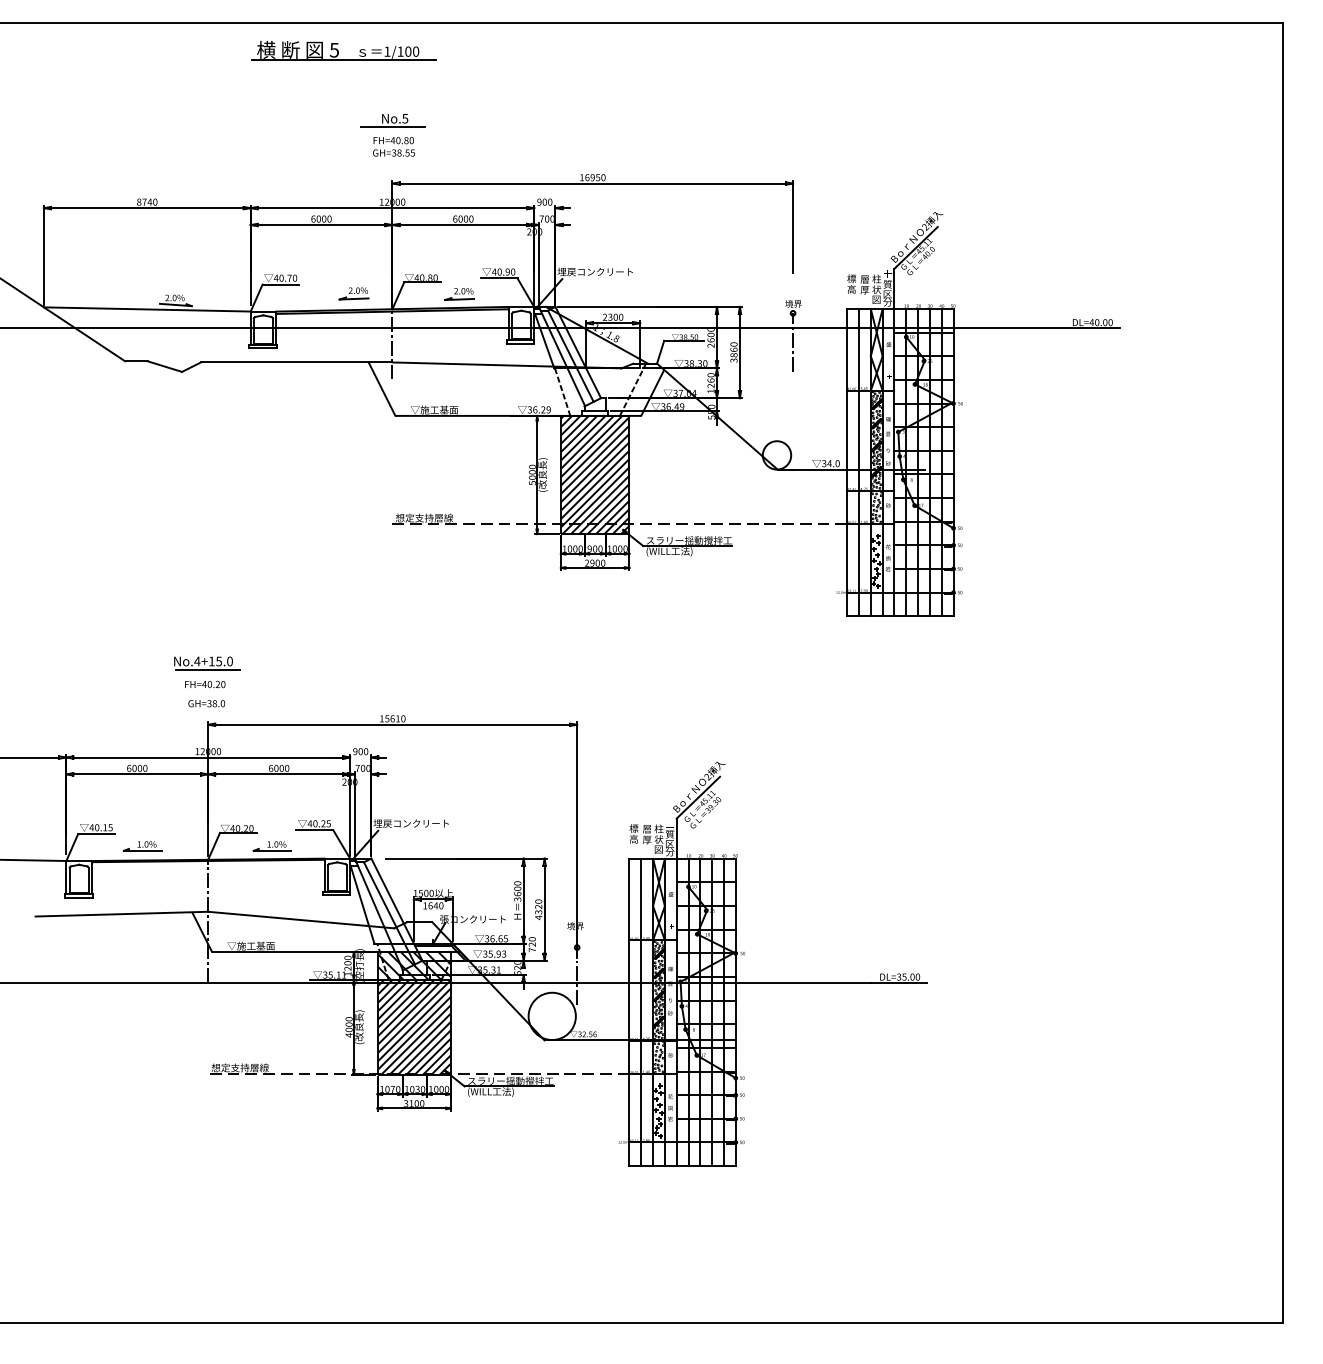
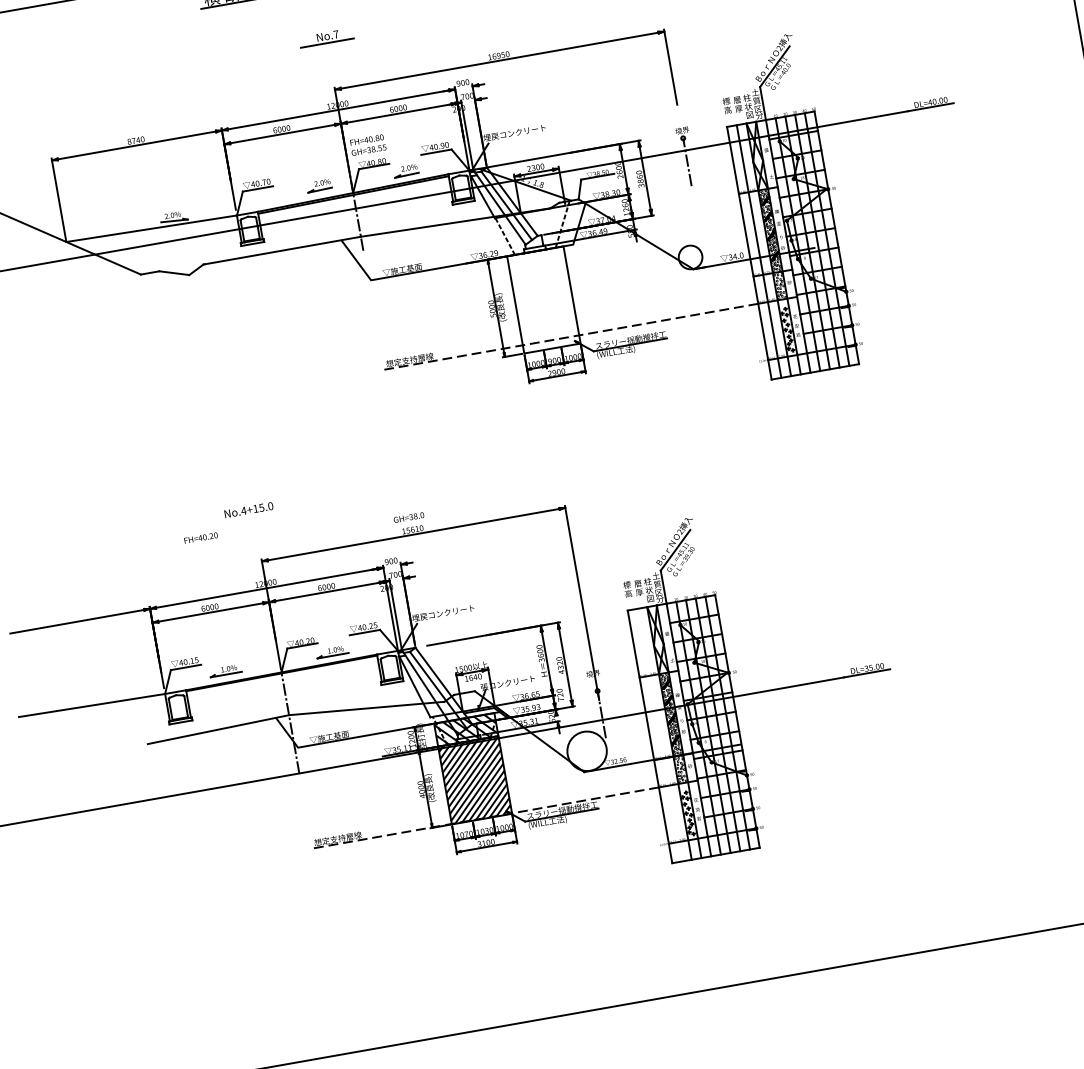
text: (405, 118) -> (336, 34), No.5 -> No.7
text: (393, 146) -> (367, 144), moved
hatch: (594, 474) -> (543, 299), removed
line: (208, 669) -> (254, 515), removed
text: (205, 684) -> (201, 537), moved
text: (206, 703) -> (408, 517), moved
line: (641, 1012) -> (659, 735), removed

